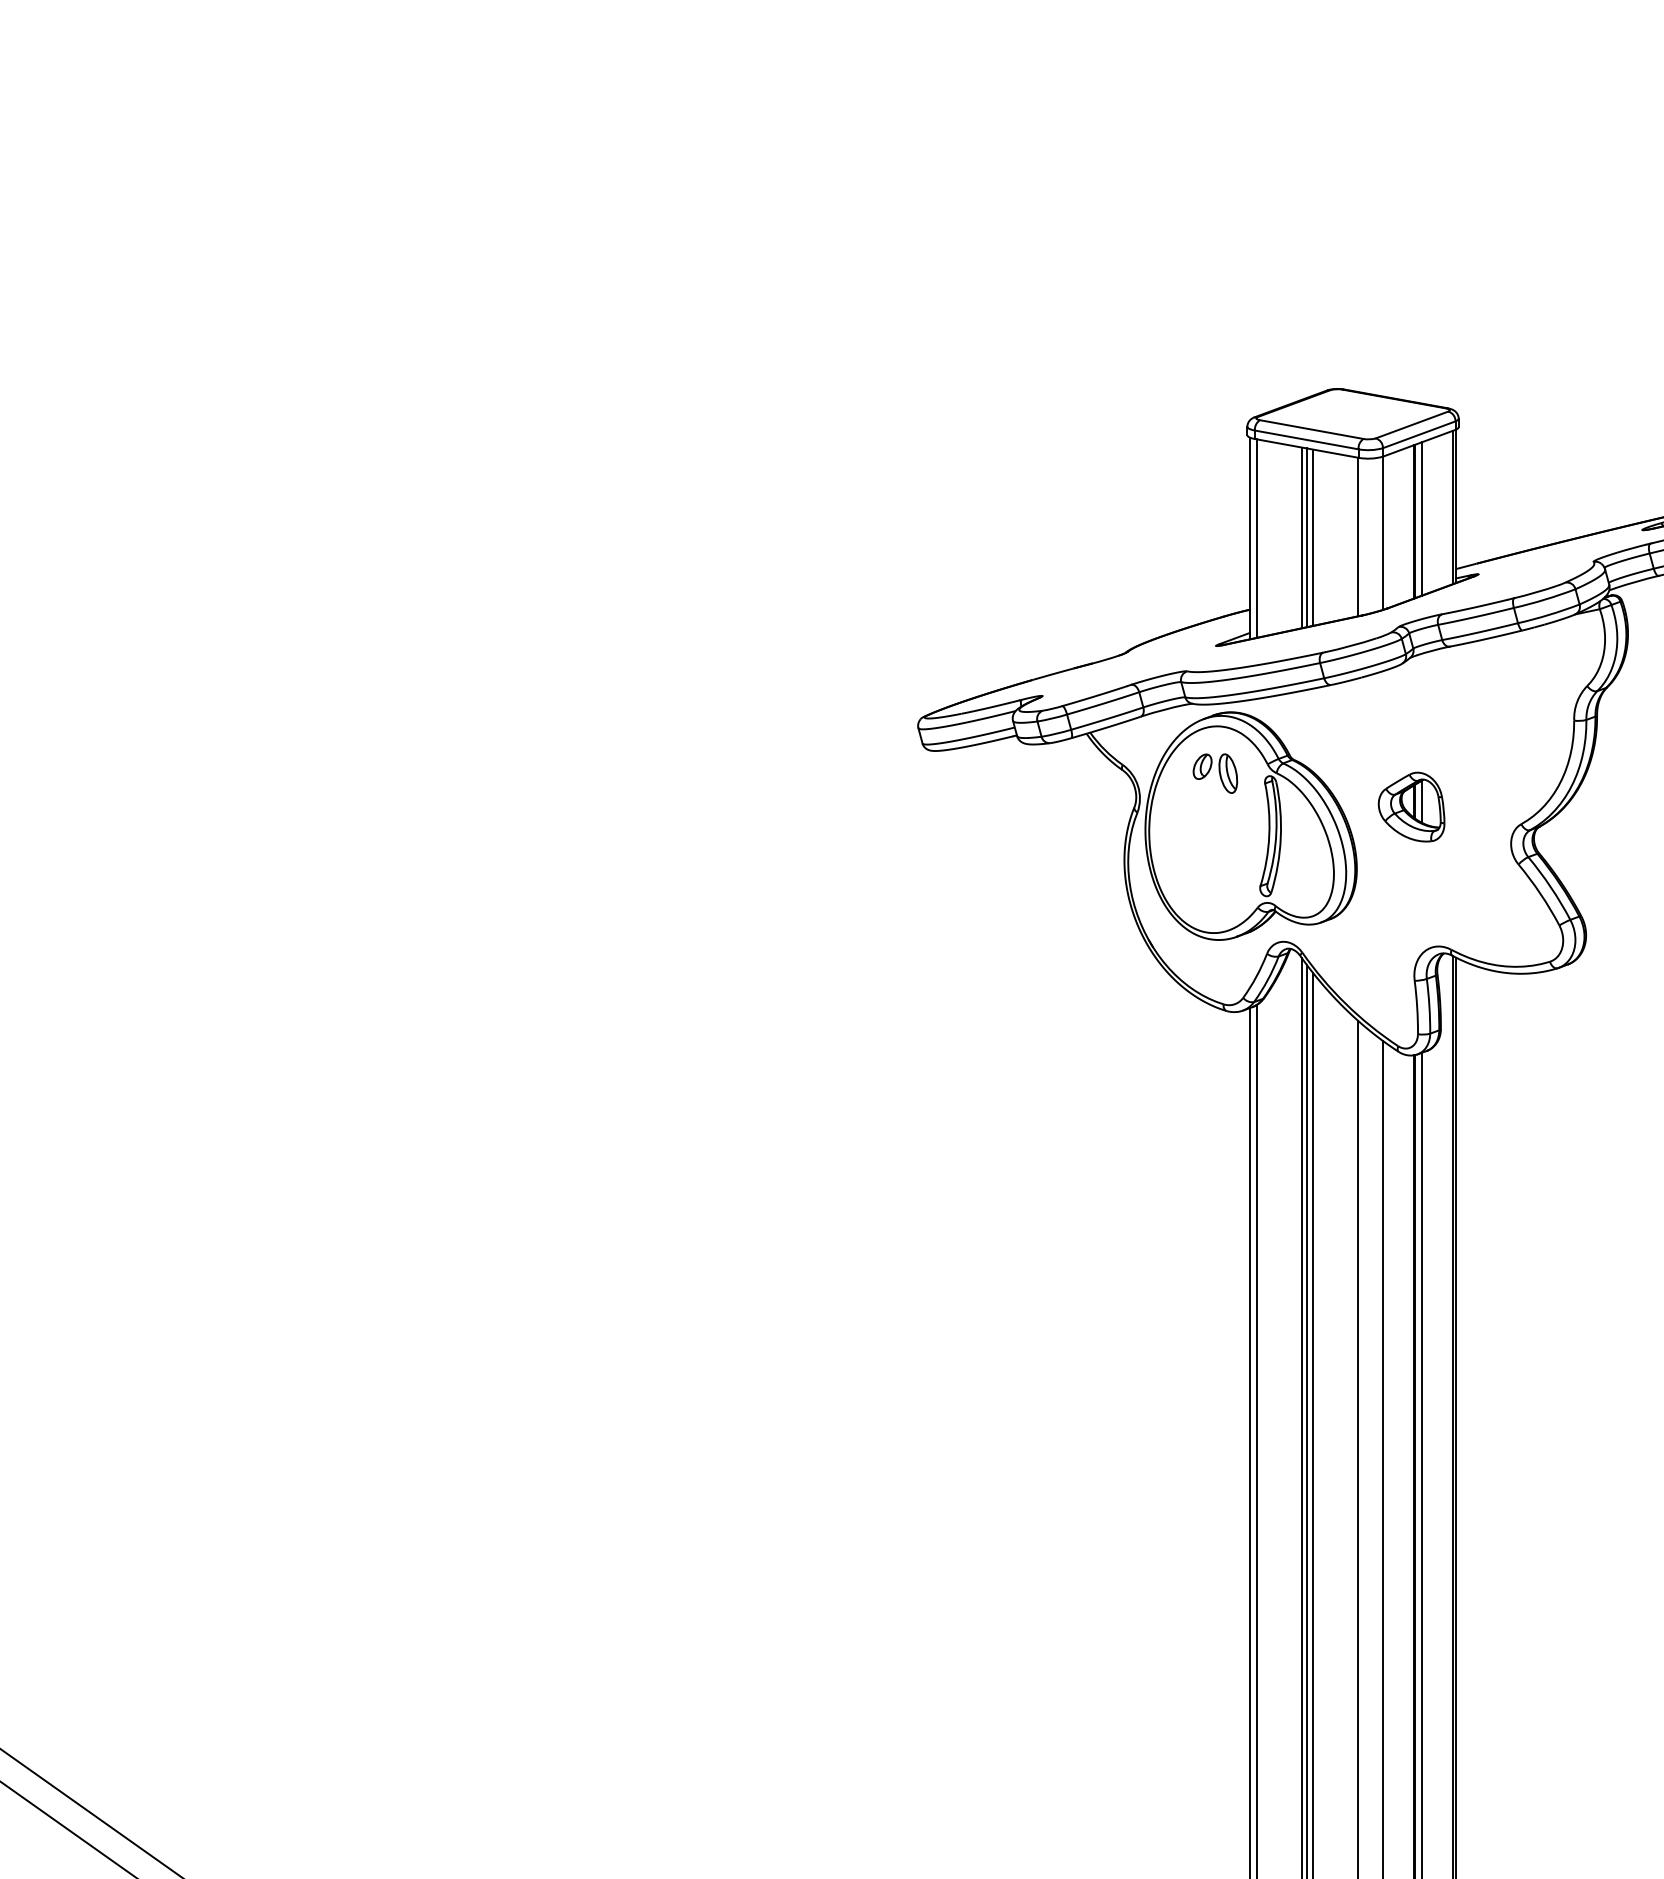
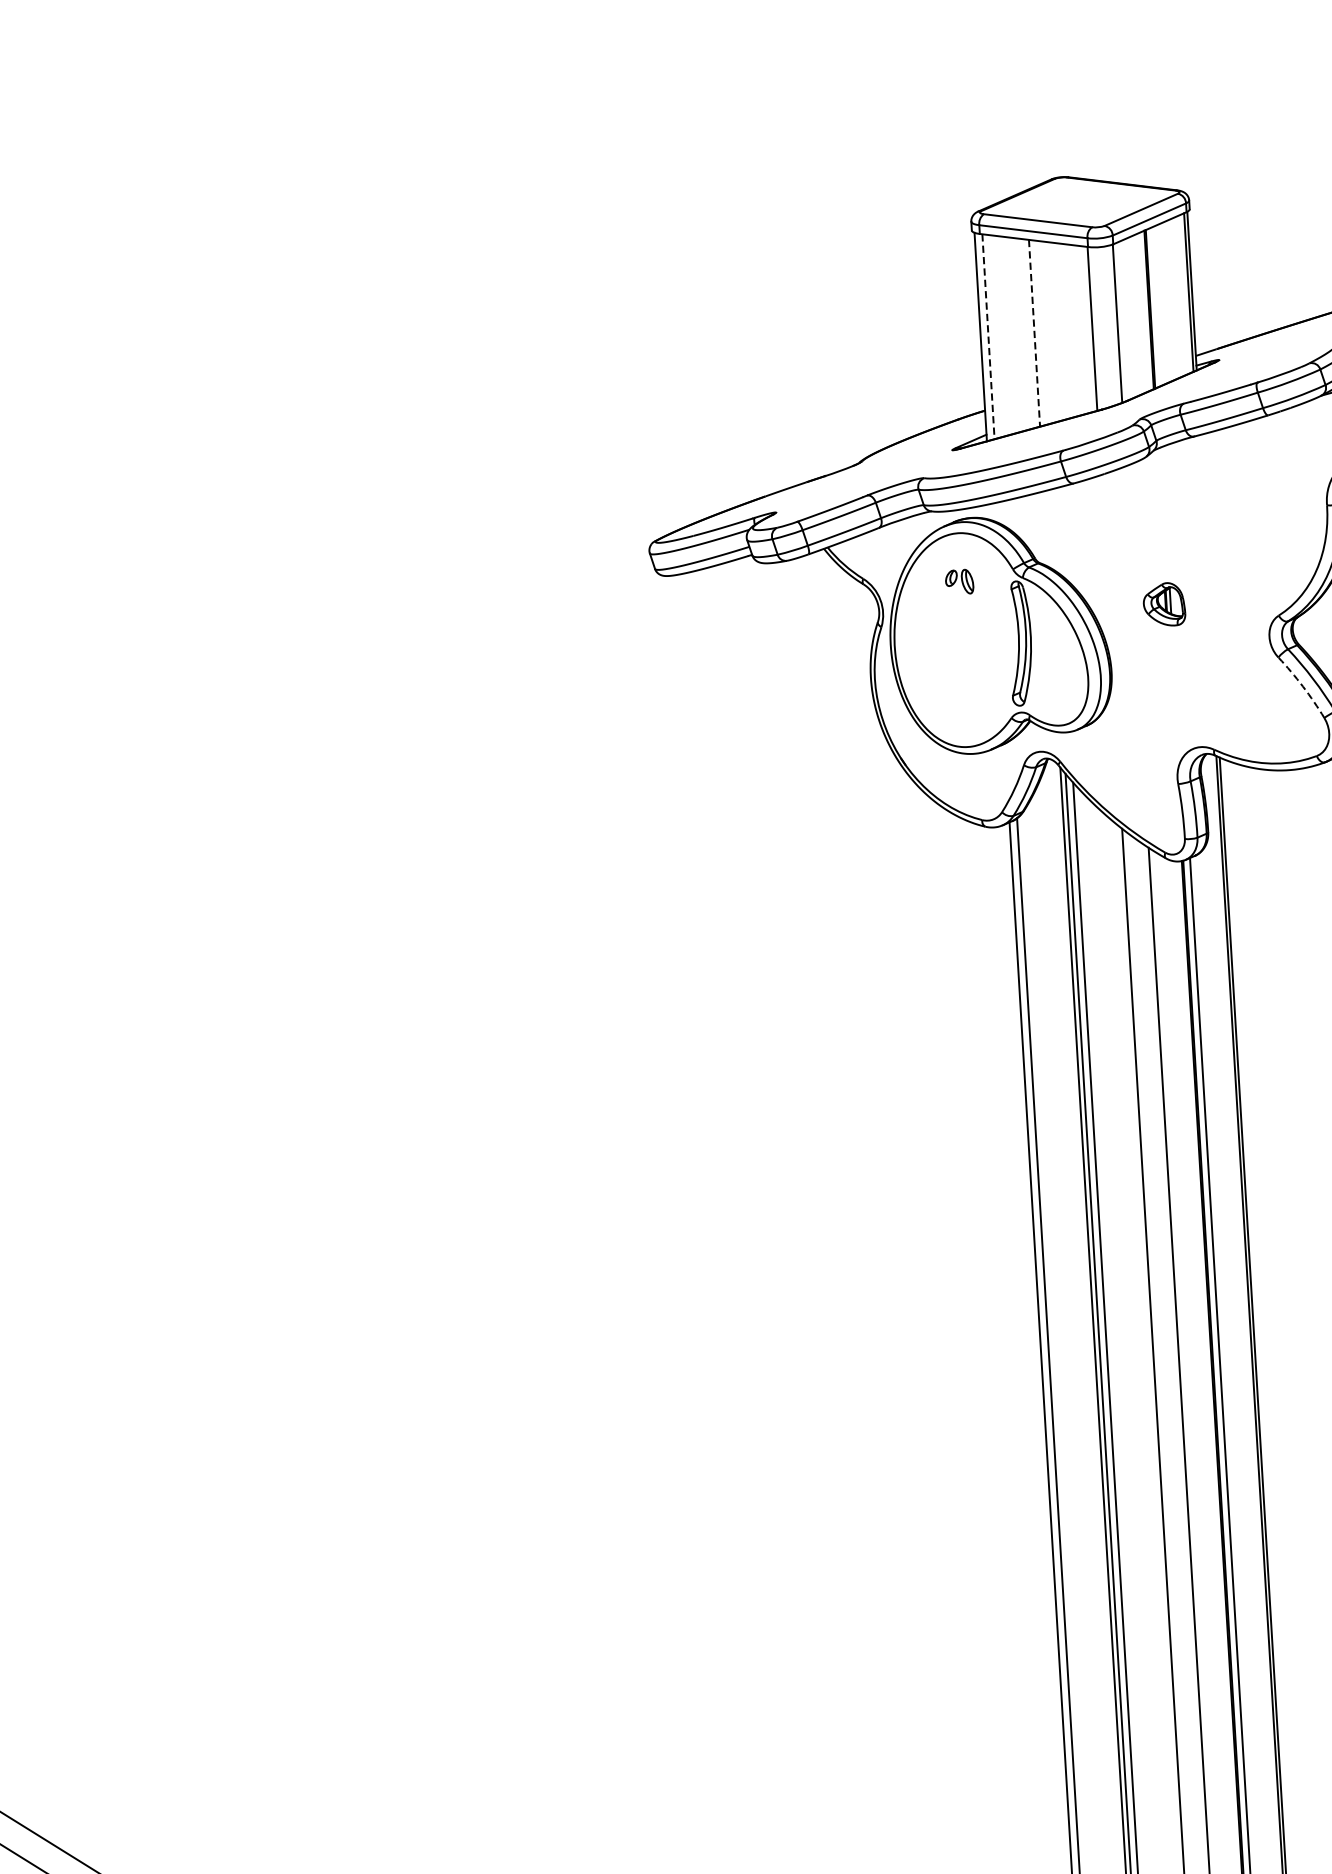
line: (1421, 518) -> (1156, 305), removed
line: (1306, 537) -> (1039, 332), removed
line: (1313, 537) -> (1046, 332), removed
line: (1301, 538) -> (1034, 333), solid -> dashed
line: (1257, 539) -> (988, 337), solid -> dashed
part: (1215, 773) -> (959, 582), size x0.6
part: (1411, 806) -> (1164, 604), size x0.6
arc: (1540, 893) -> (1302, 686), solid -> dashed

